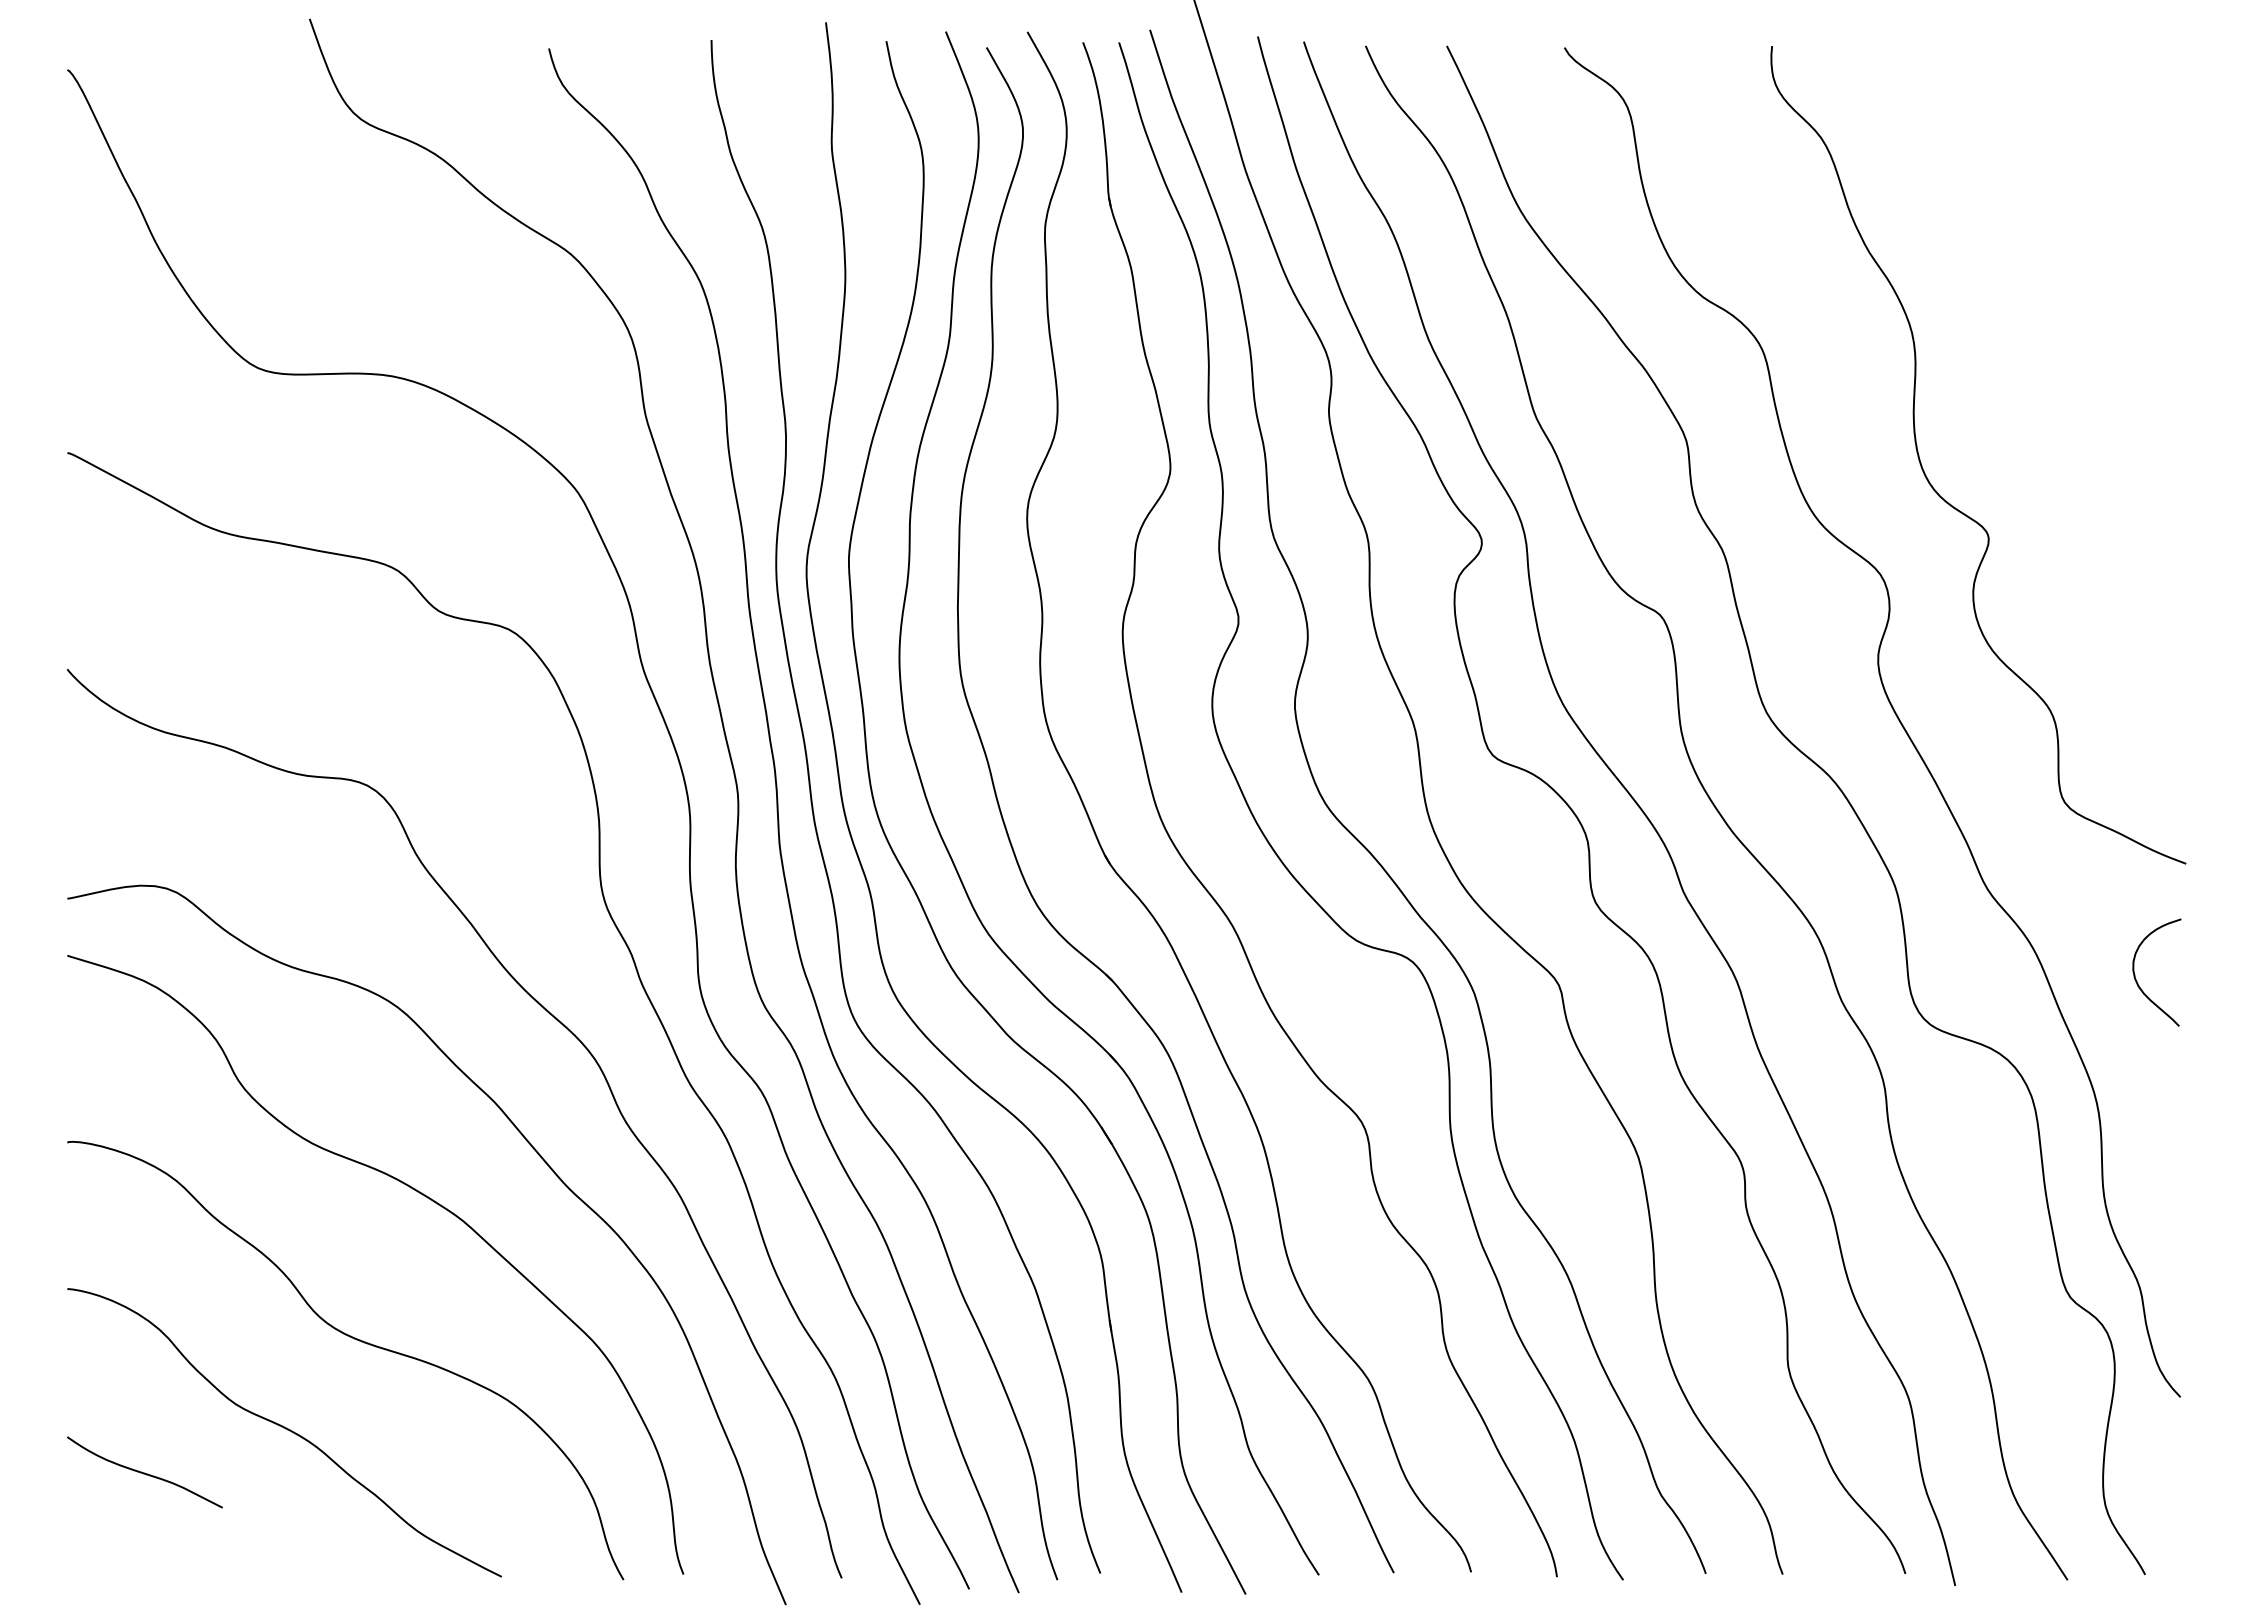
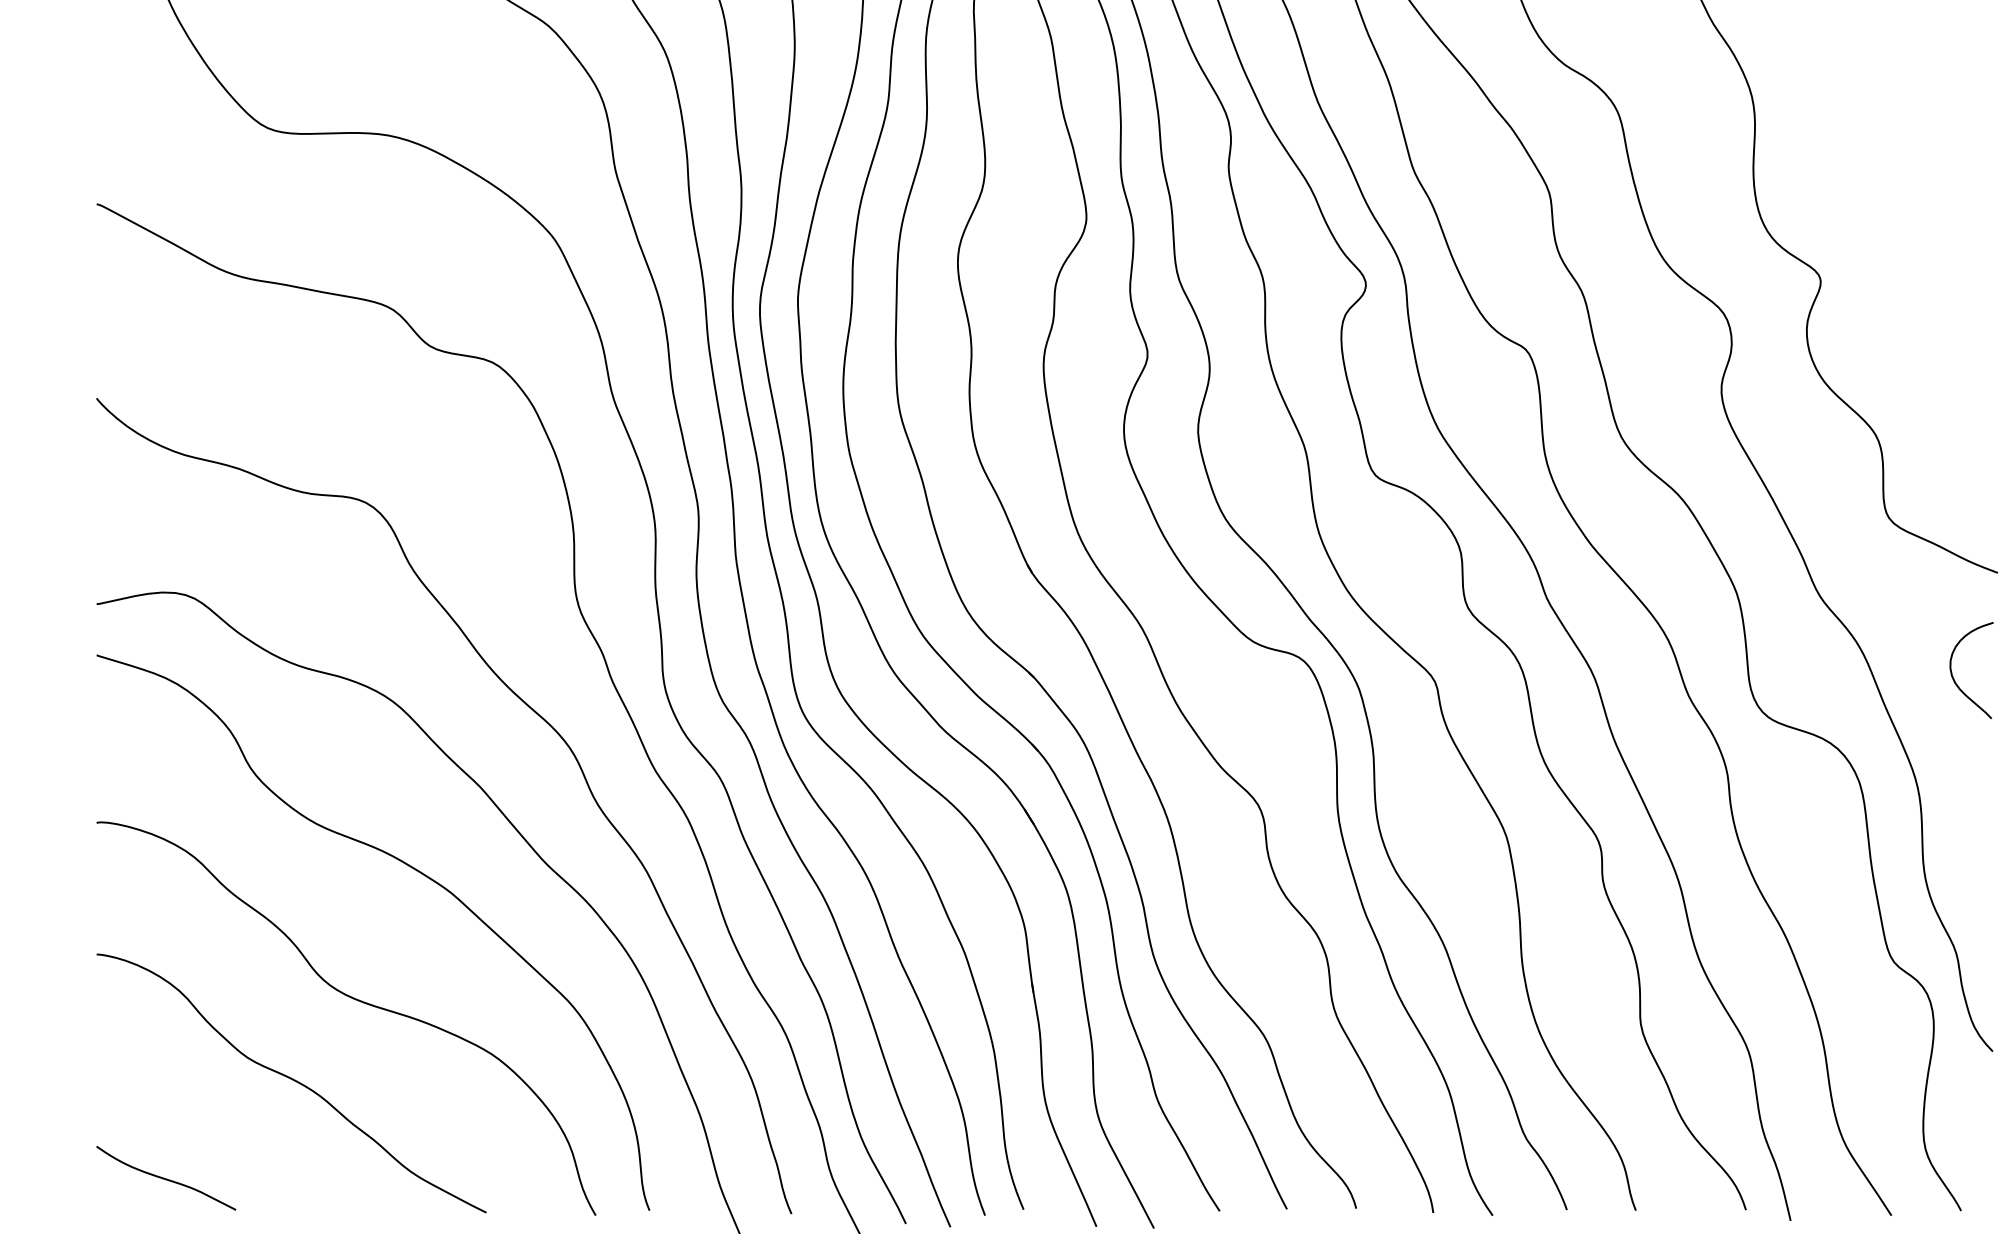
curve: (144, 1472) -> (165, 1178), moved

